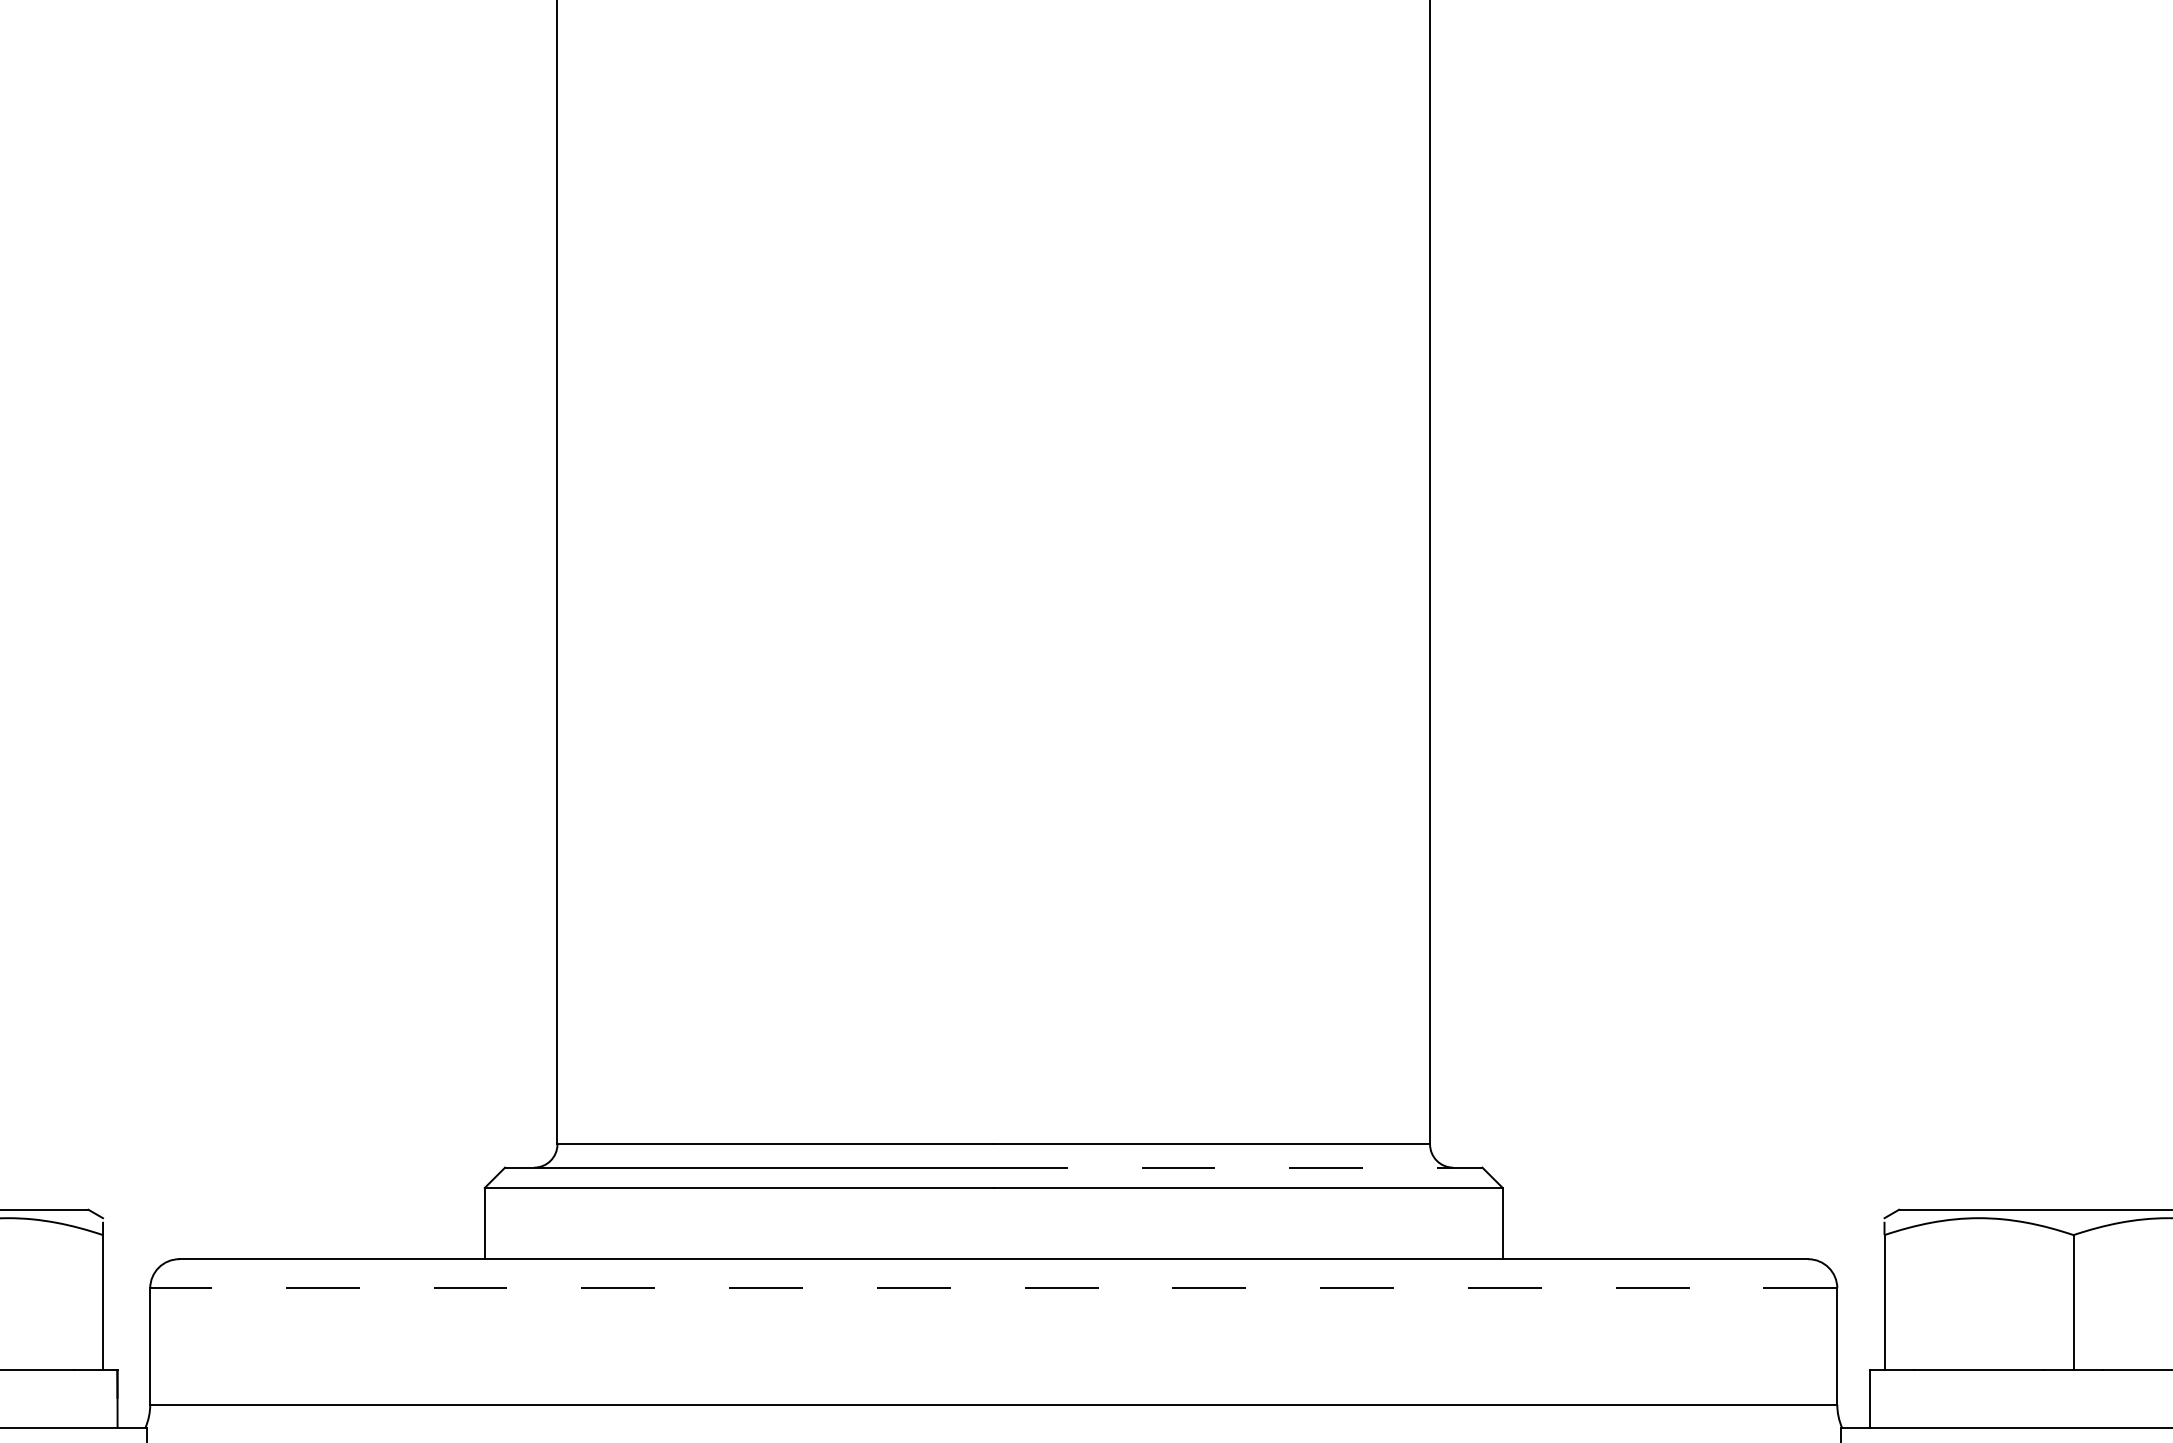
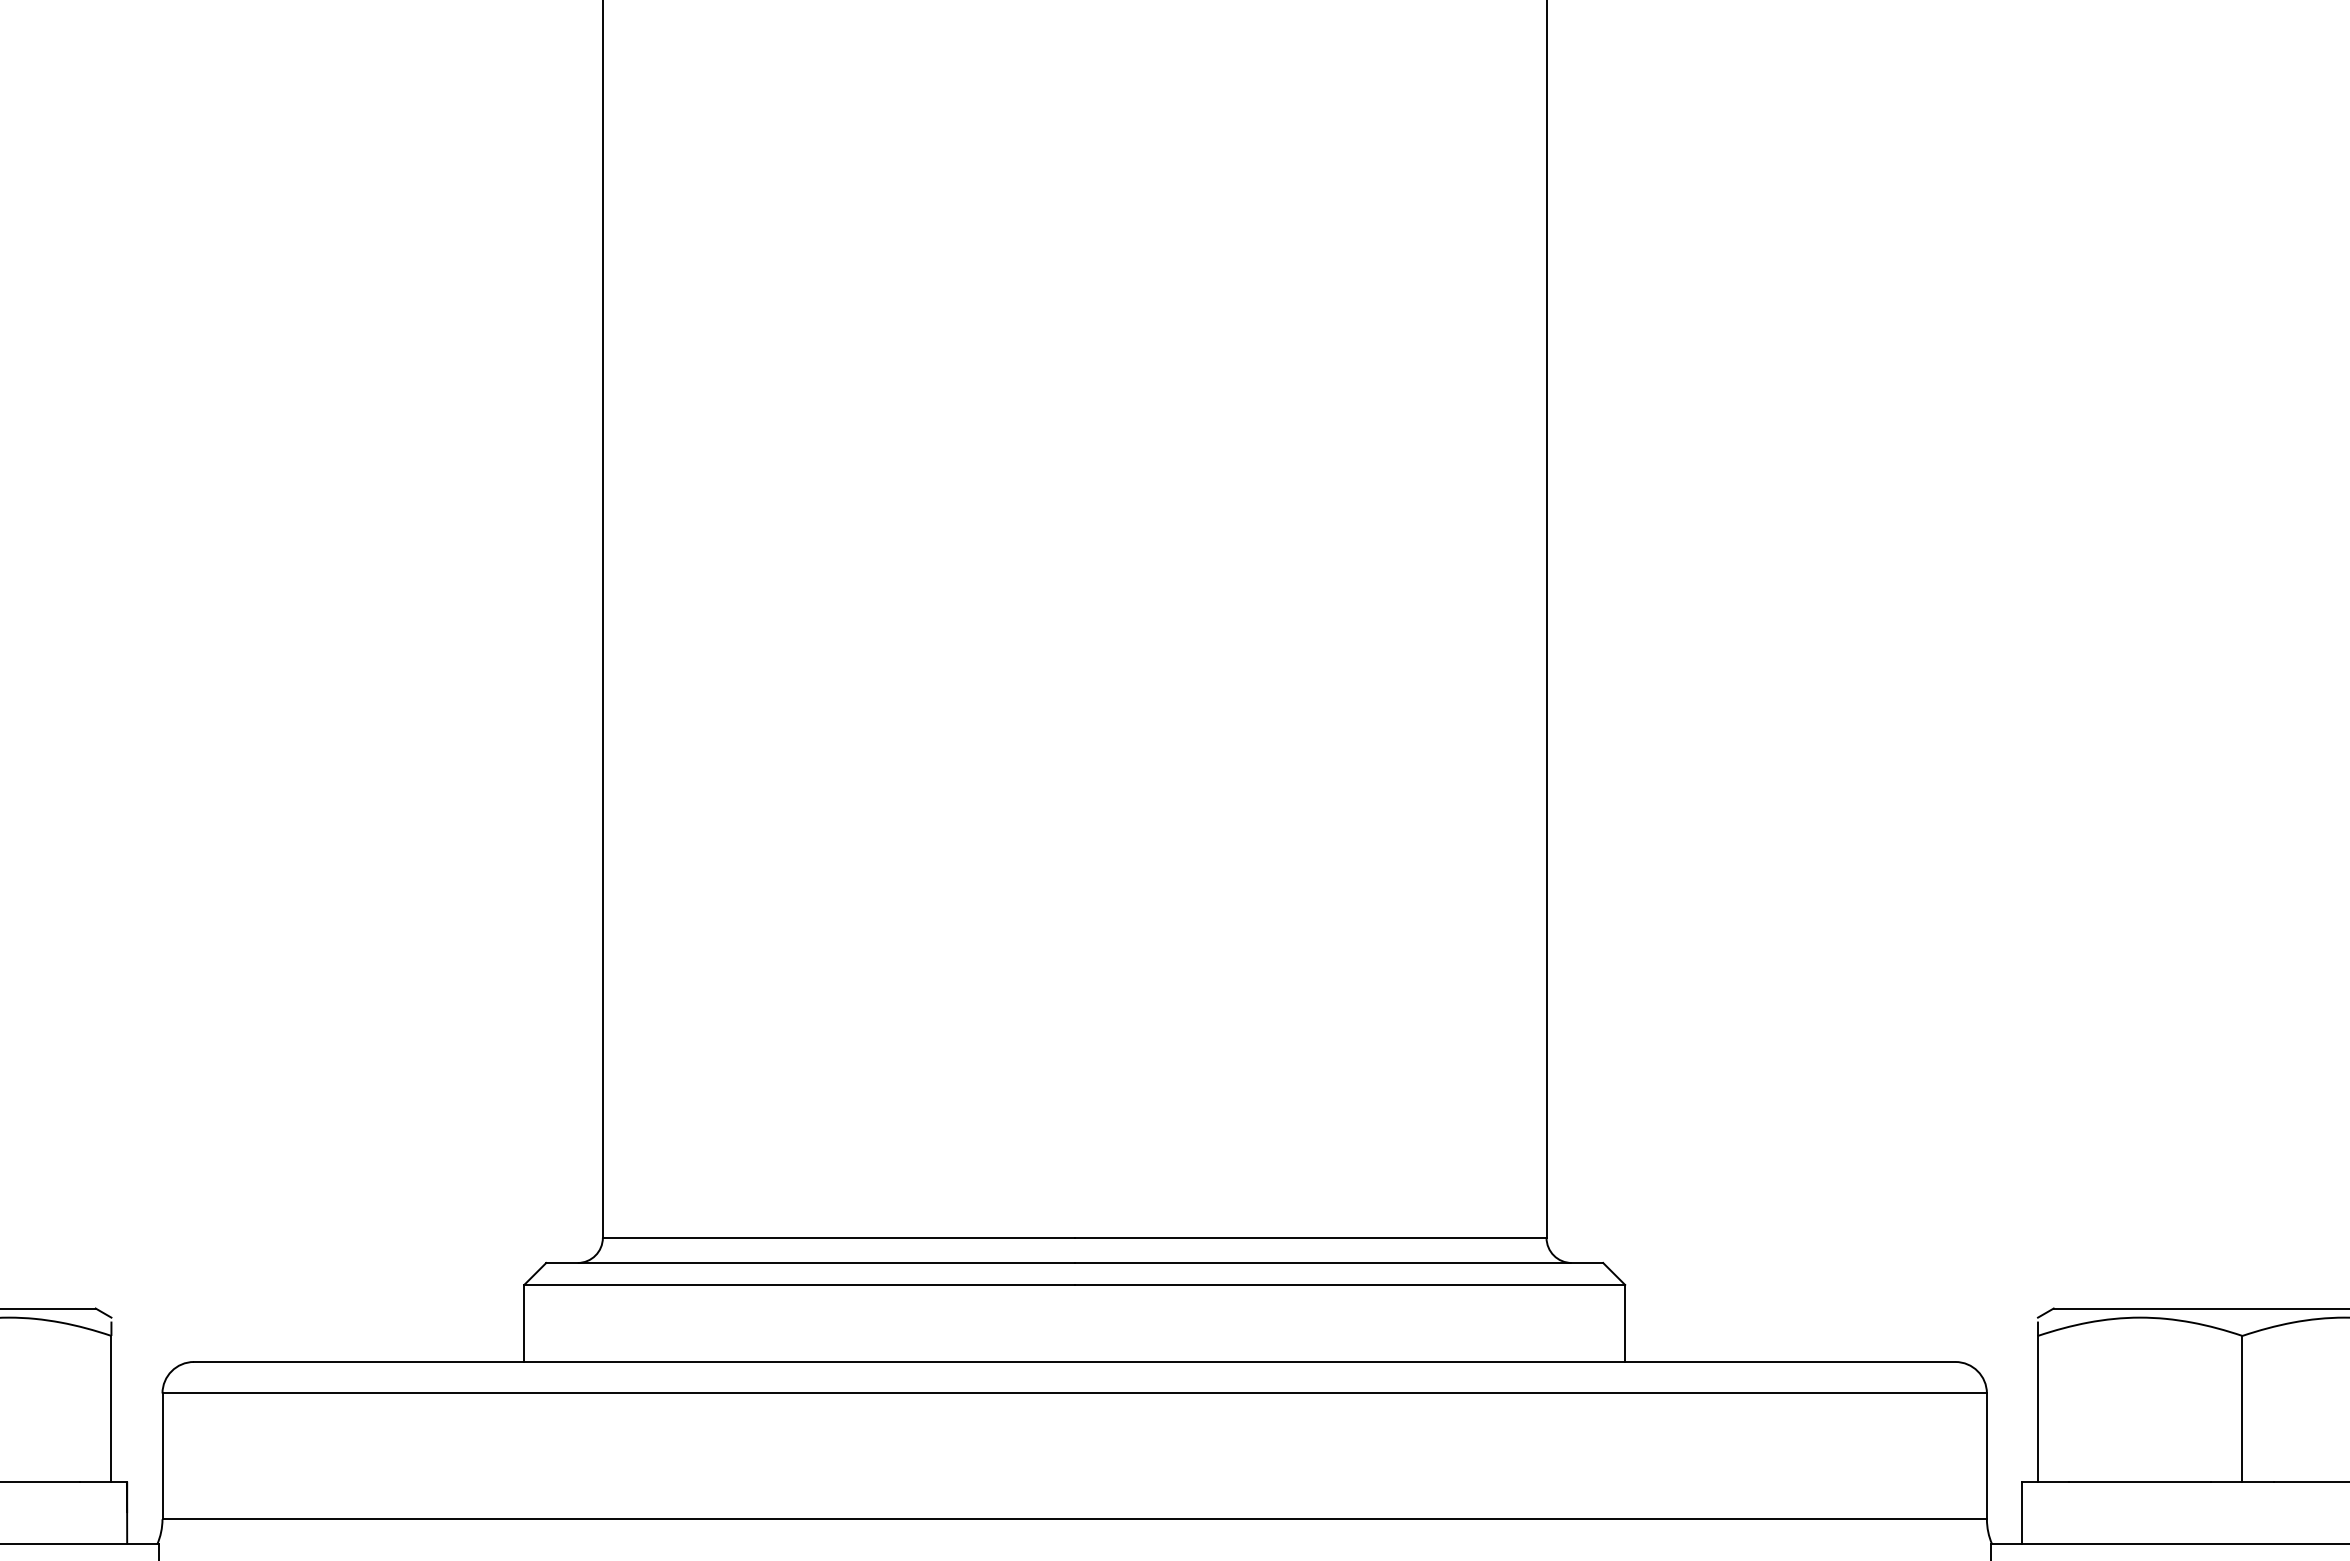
line: (1238, 1167) -> (1339, 1262), dashed -> solid
line: (993, 1288) -> (1074, 1393), dashed -> solid

